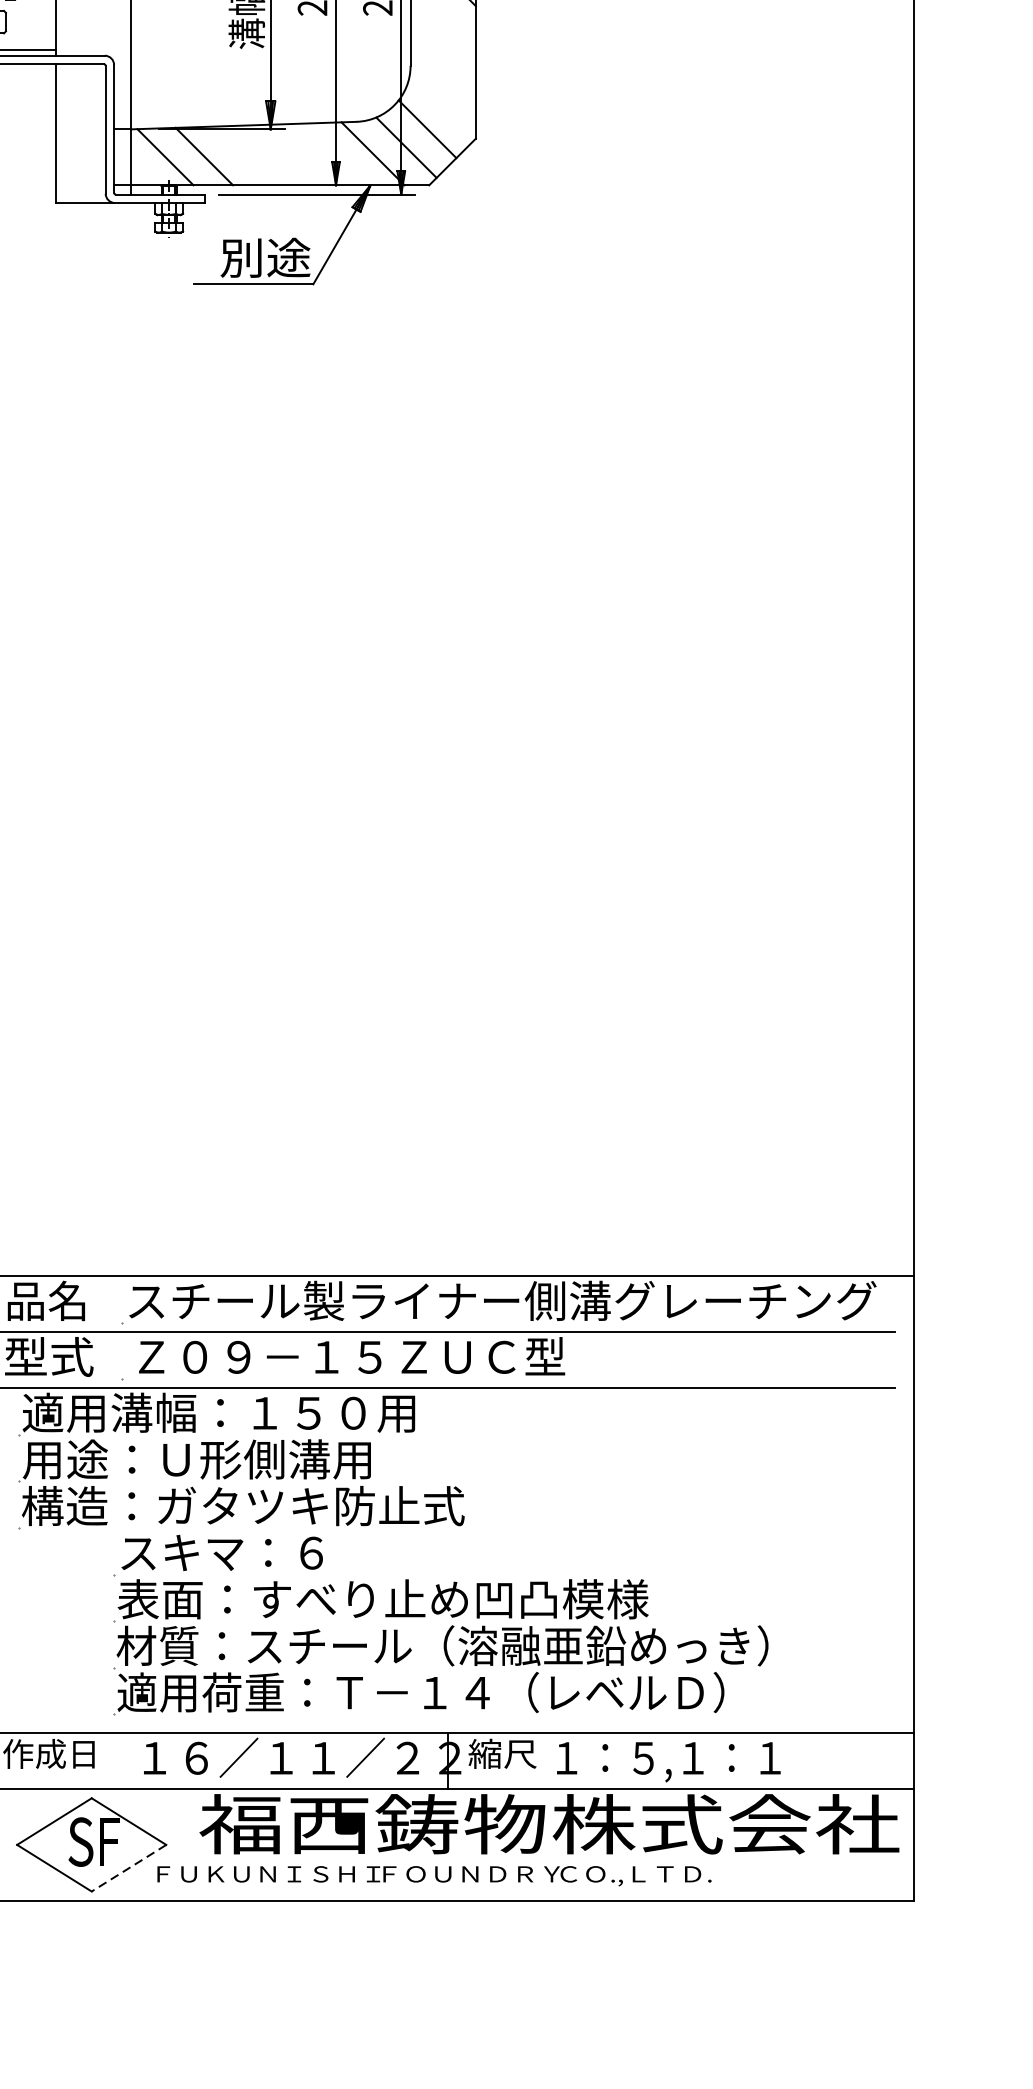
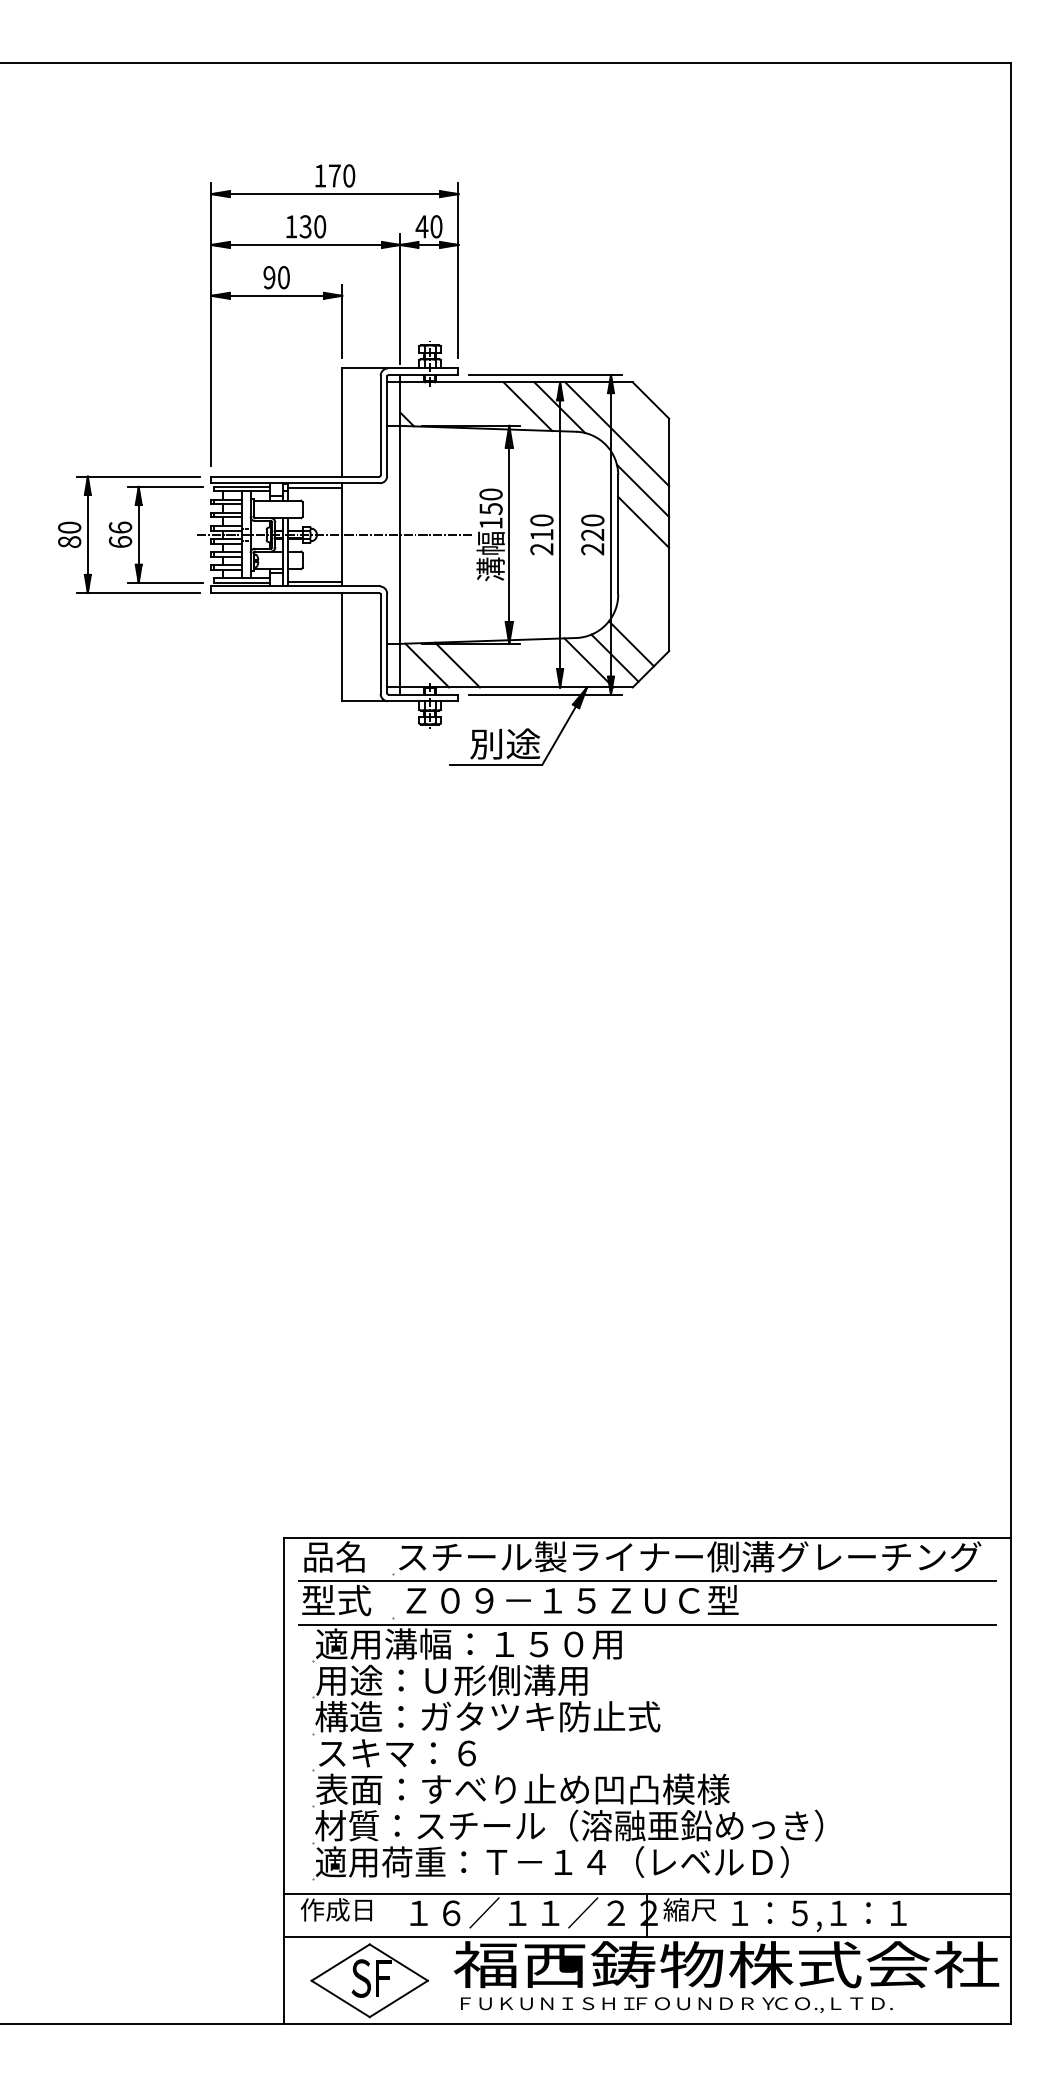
part: (448, 1630) -> (573, 1813), moved
line: (128, 1868) -> (398, 1999), dashed -> solid
text: (434, 1875) -> (676, 2004), moved

